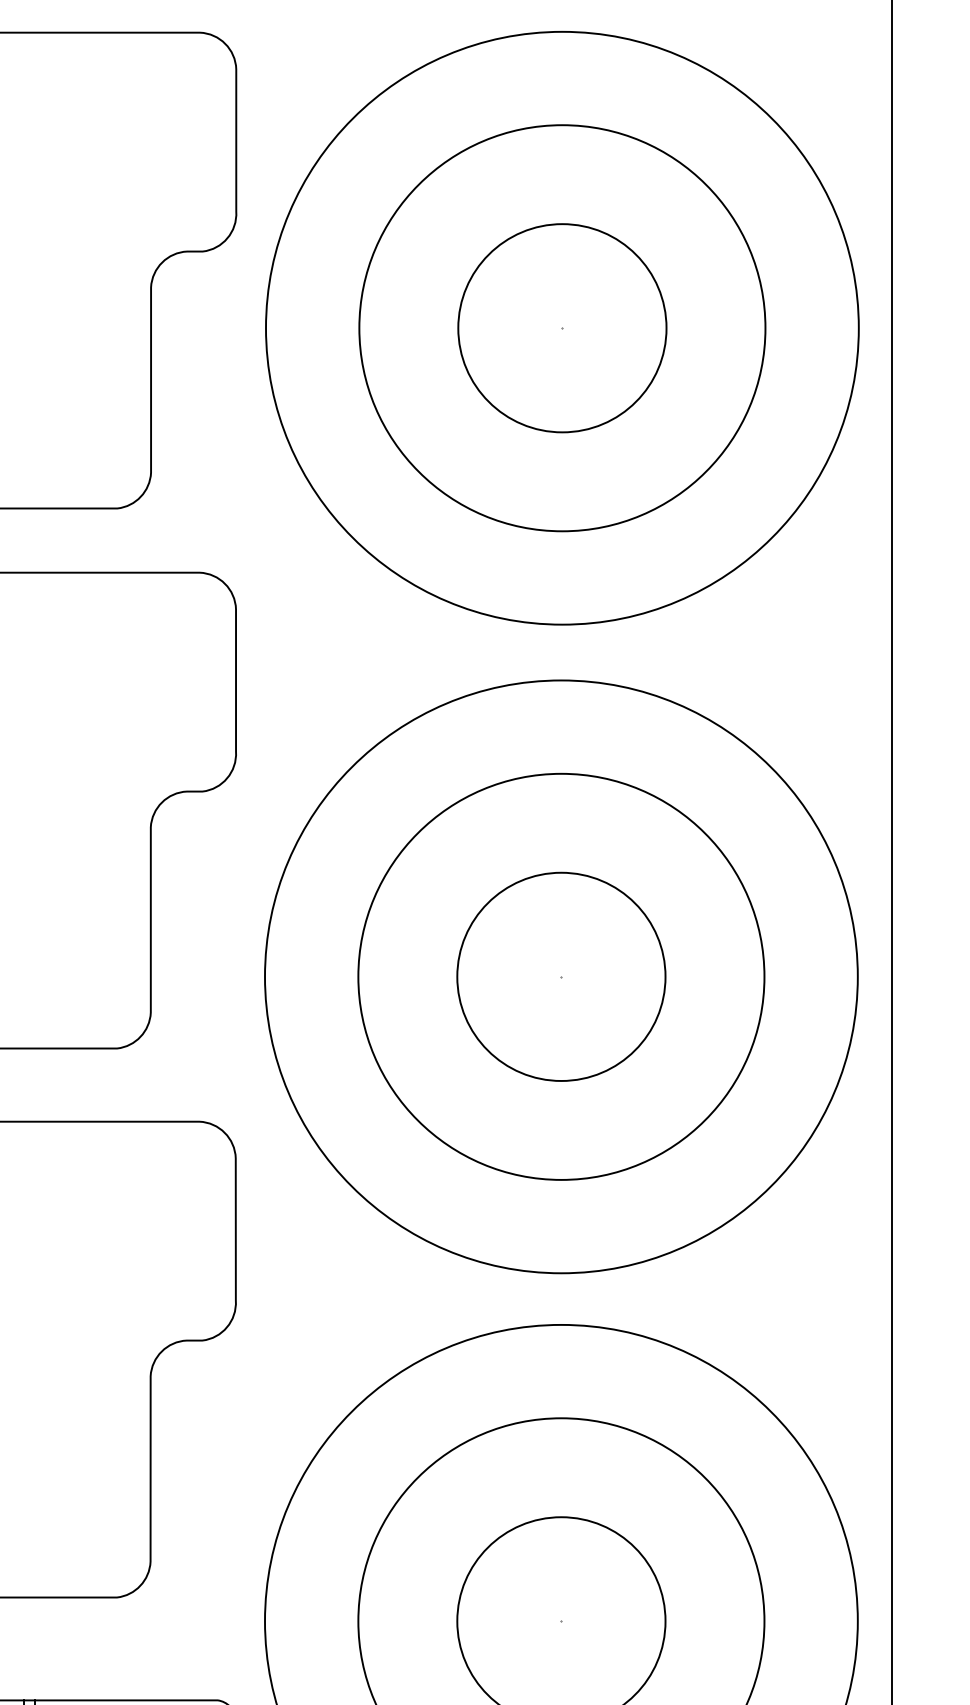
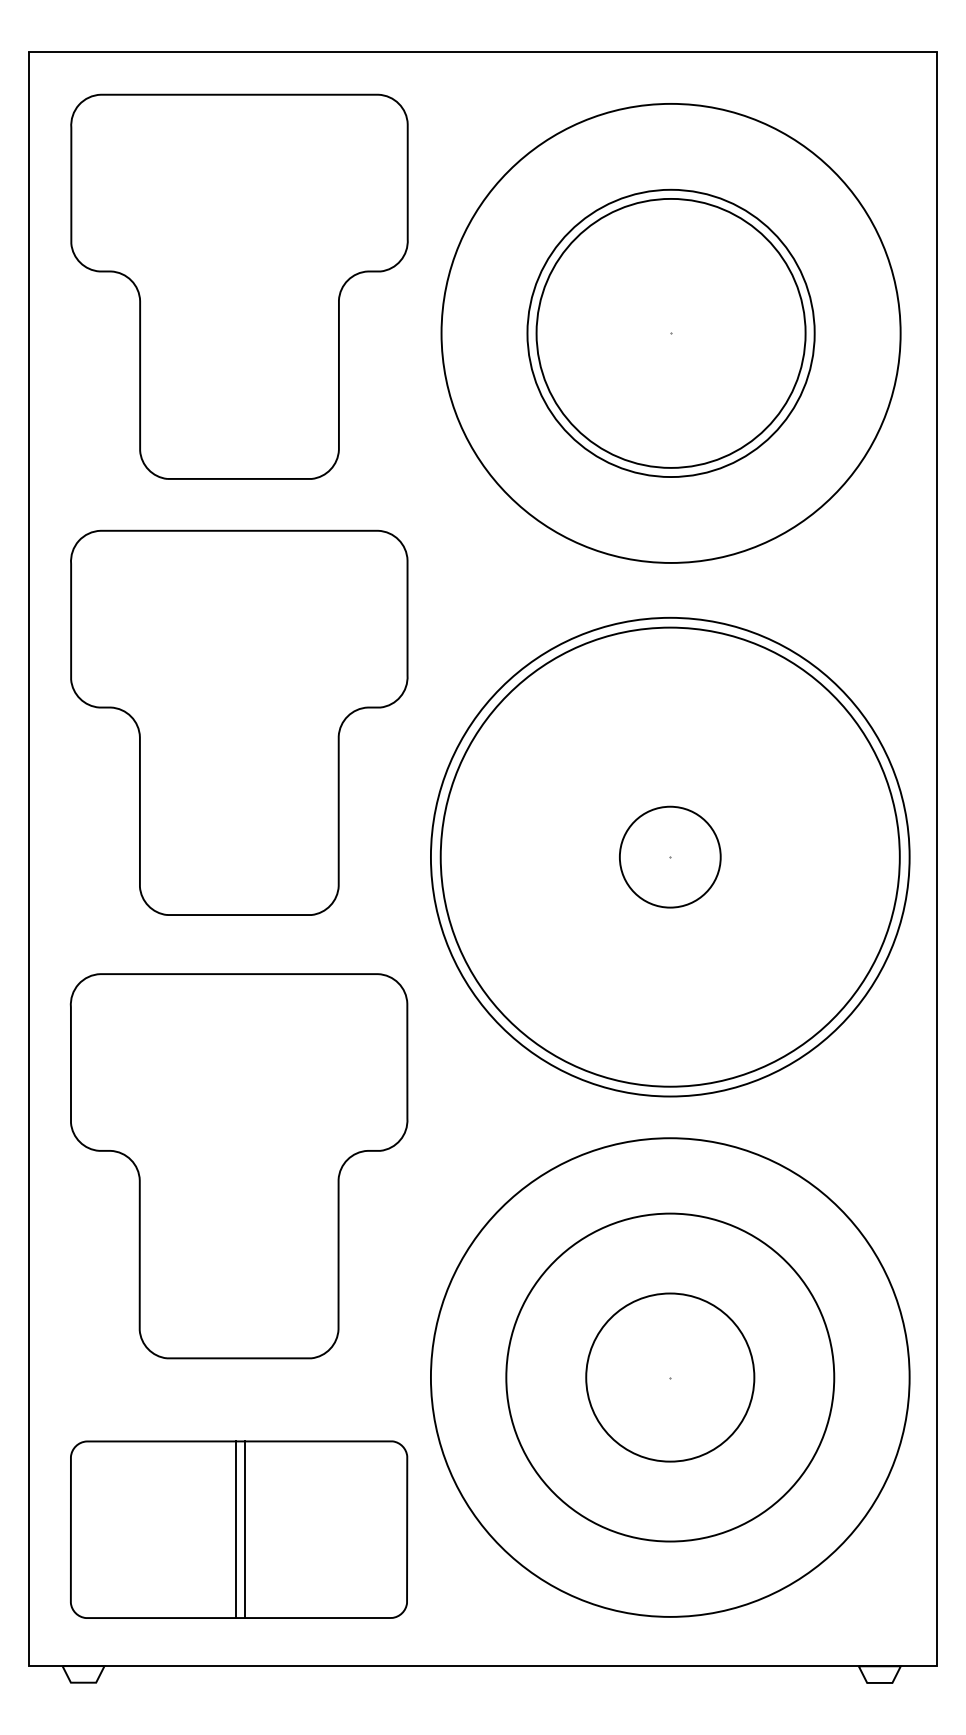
circle: (561, 328) -> (670, 333), size x0.6
circle: (562, 328) -> (671, 333), size x1.4
circle: (562, 328) -> (671, 333), size x1.6
circle: (561, 977) -> (670, 857), size x0.6
circle: (561, 977) -> (670, 857), size x1.4

